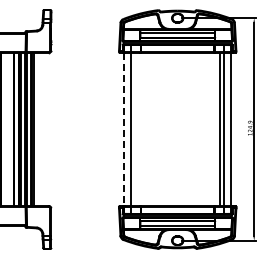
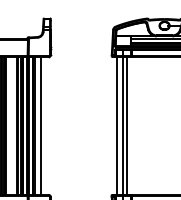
line: (40, 129) -> (41, 126), added
line: (124, 129) -> (116, 126), dashed -> solid
line: (135, 129) -> (126, 126), added

